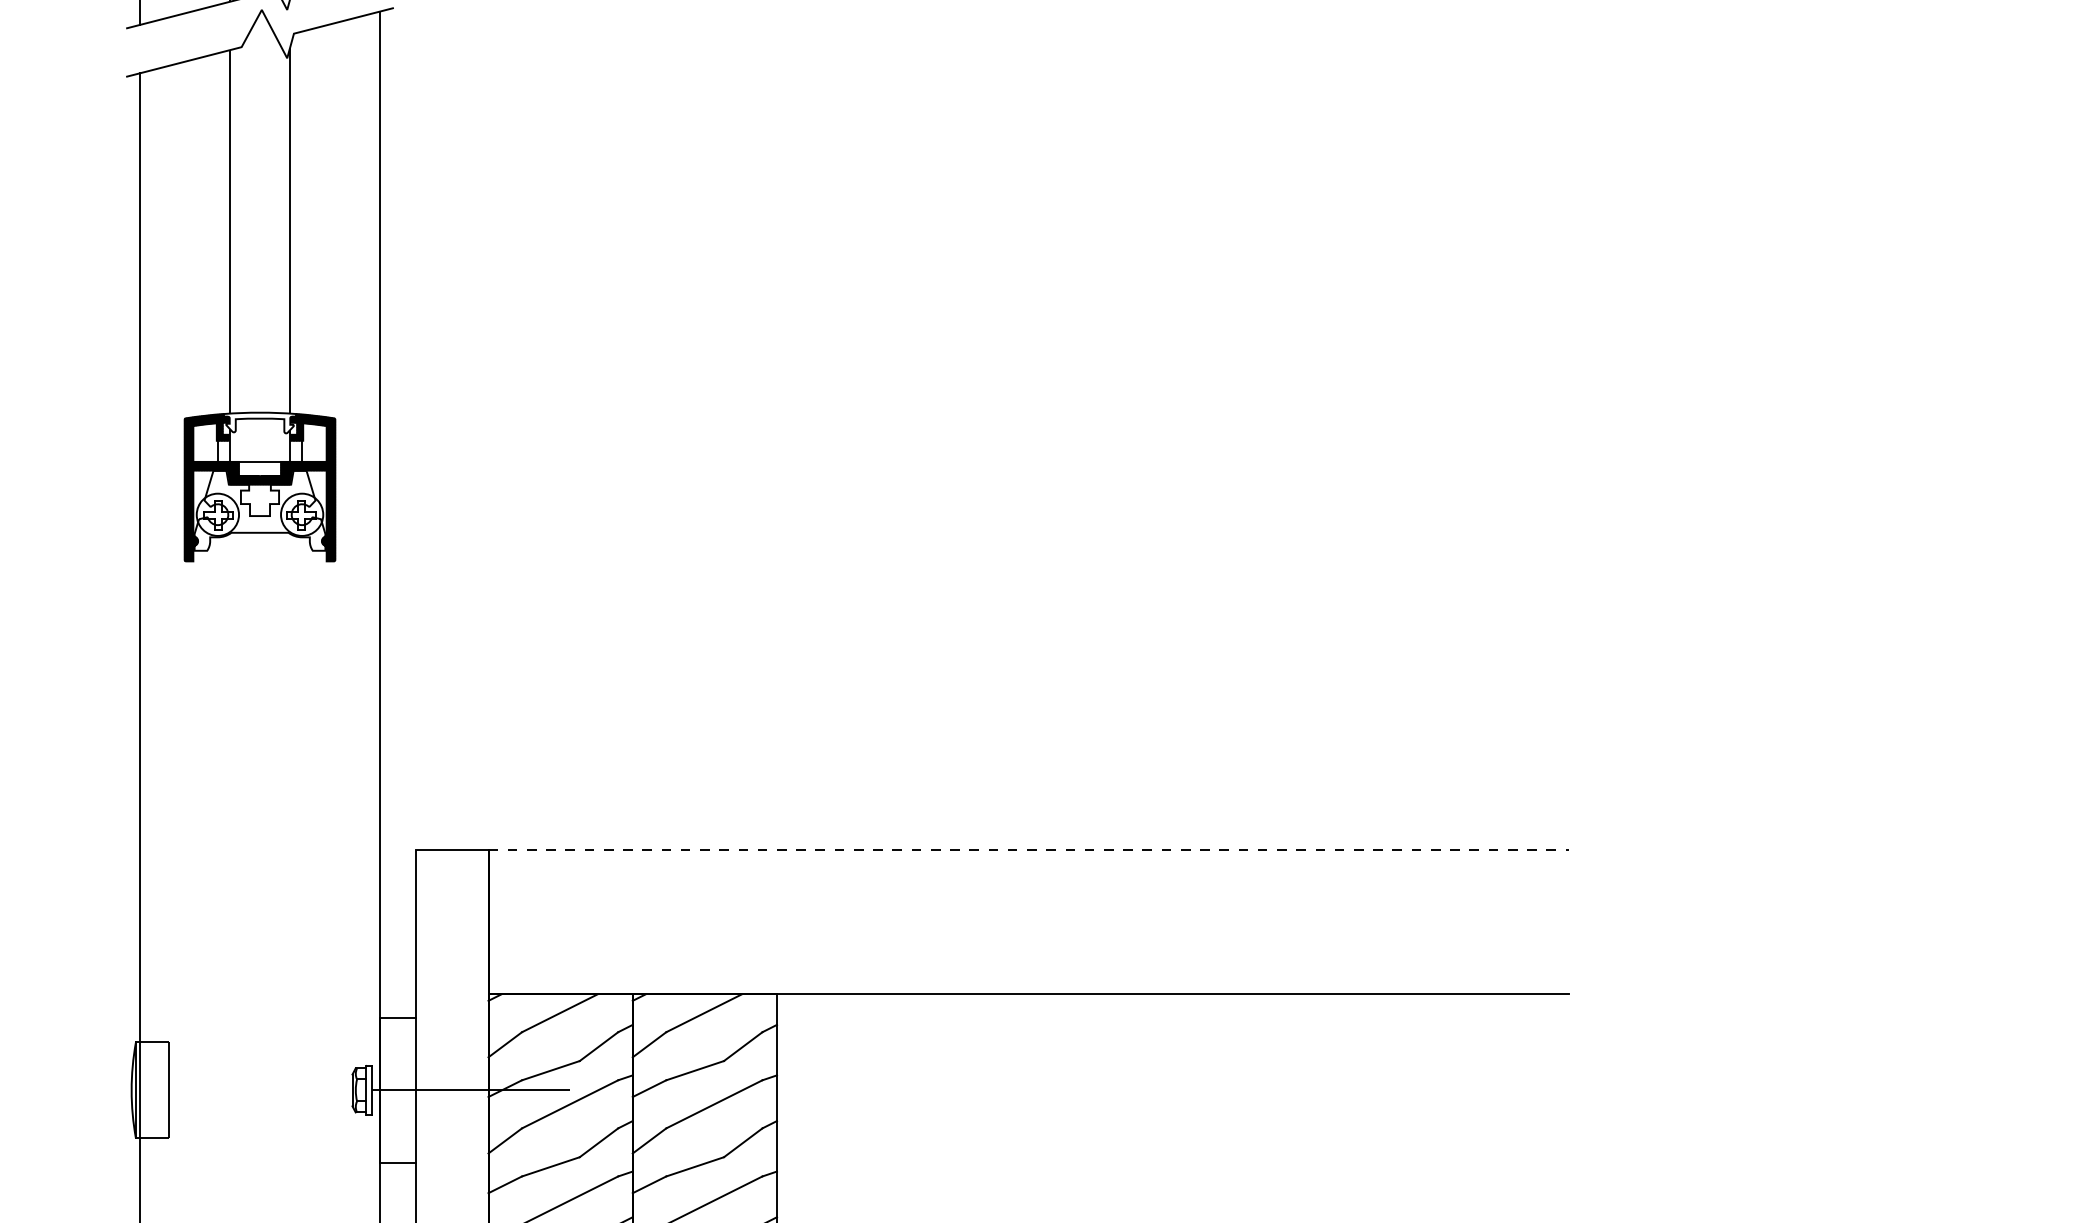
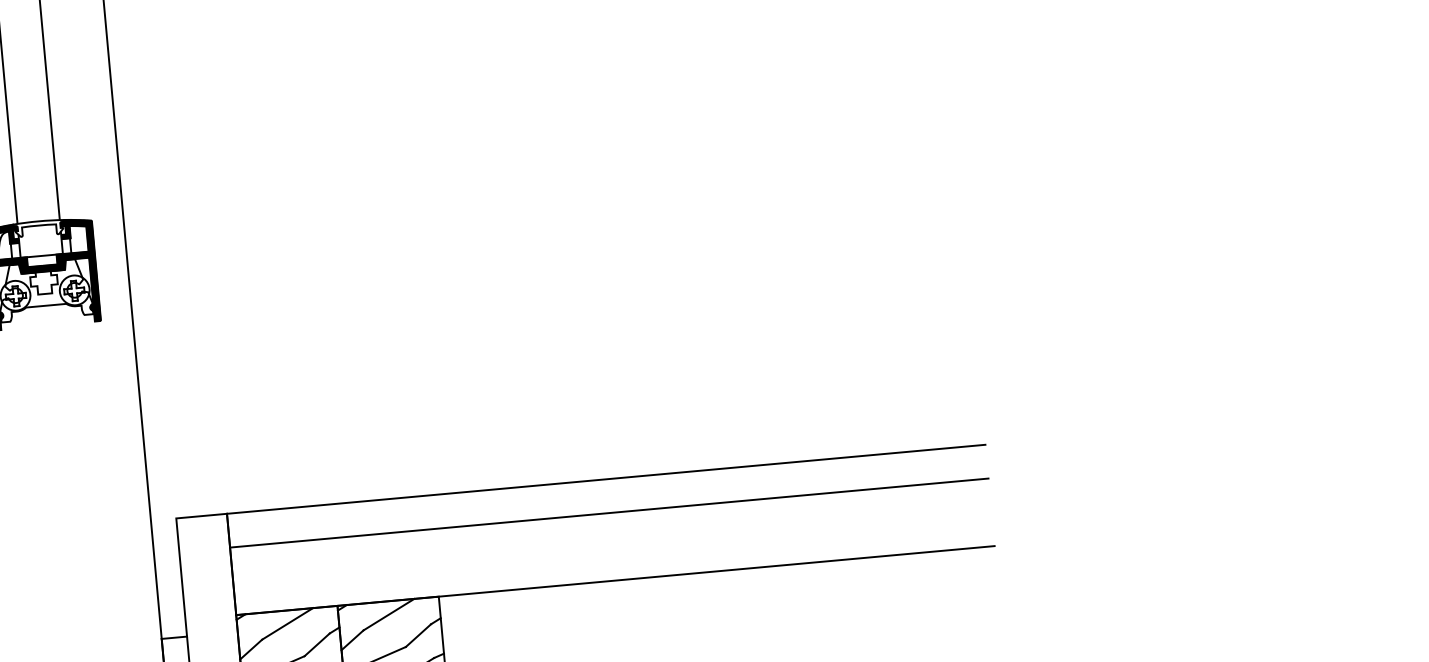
line: (1029, 849) -> (606, 478), dashed -> solid
line: (1028, 898) -> (609, 513), added

